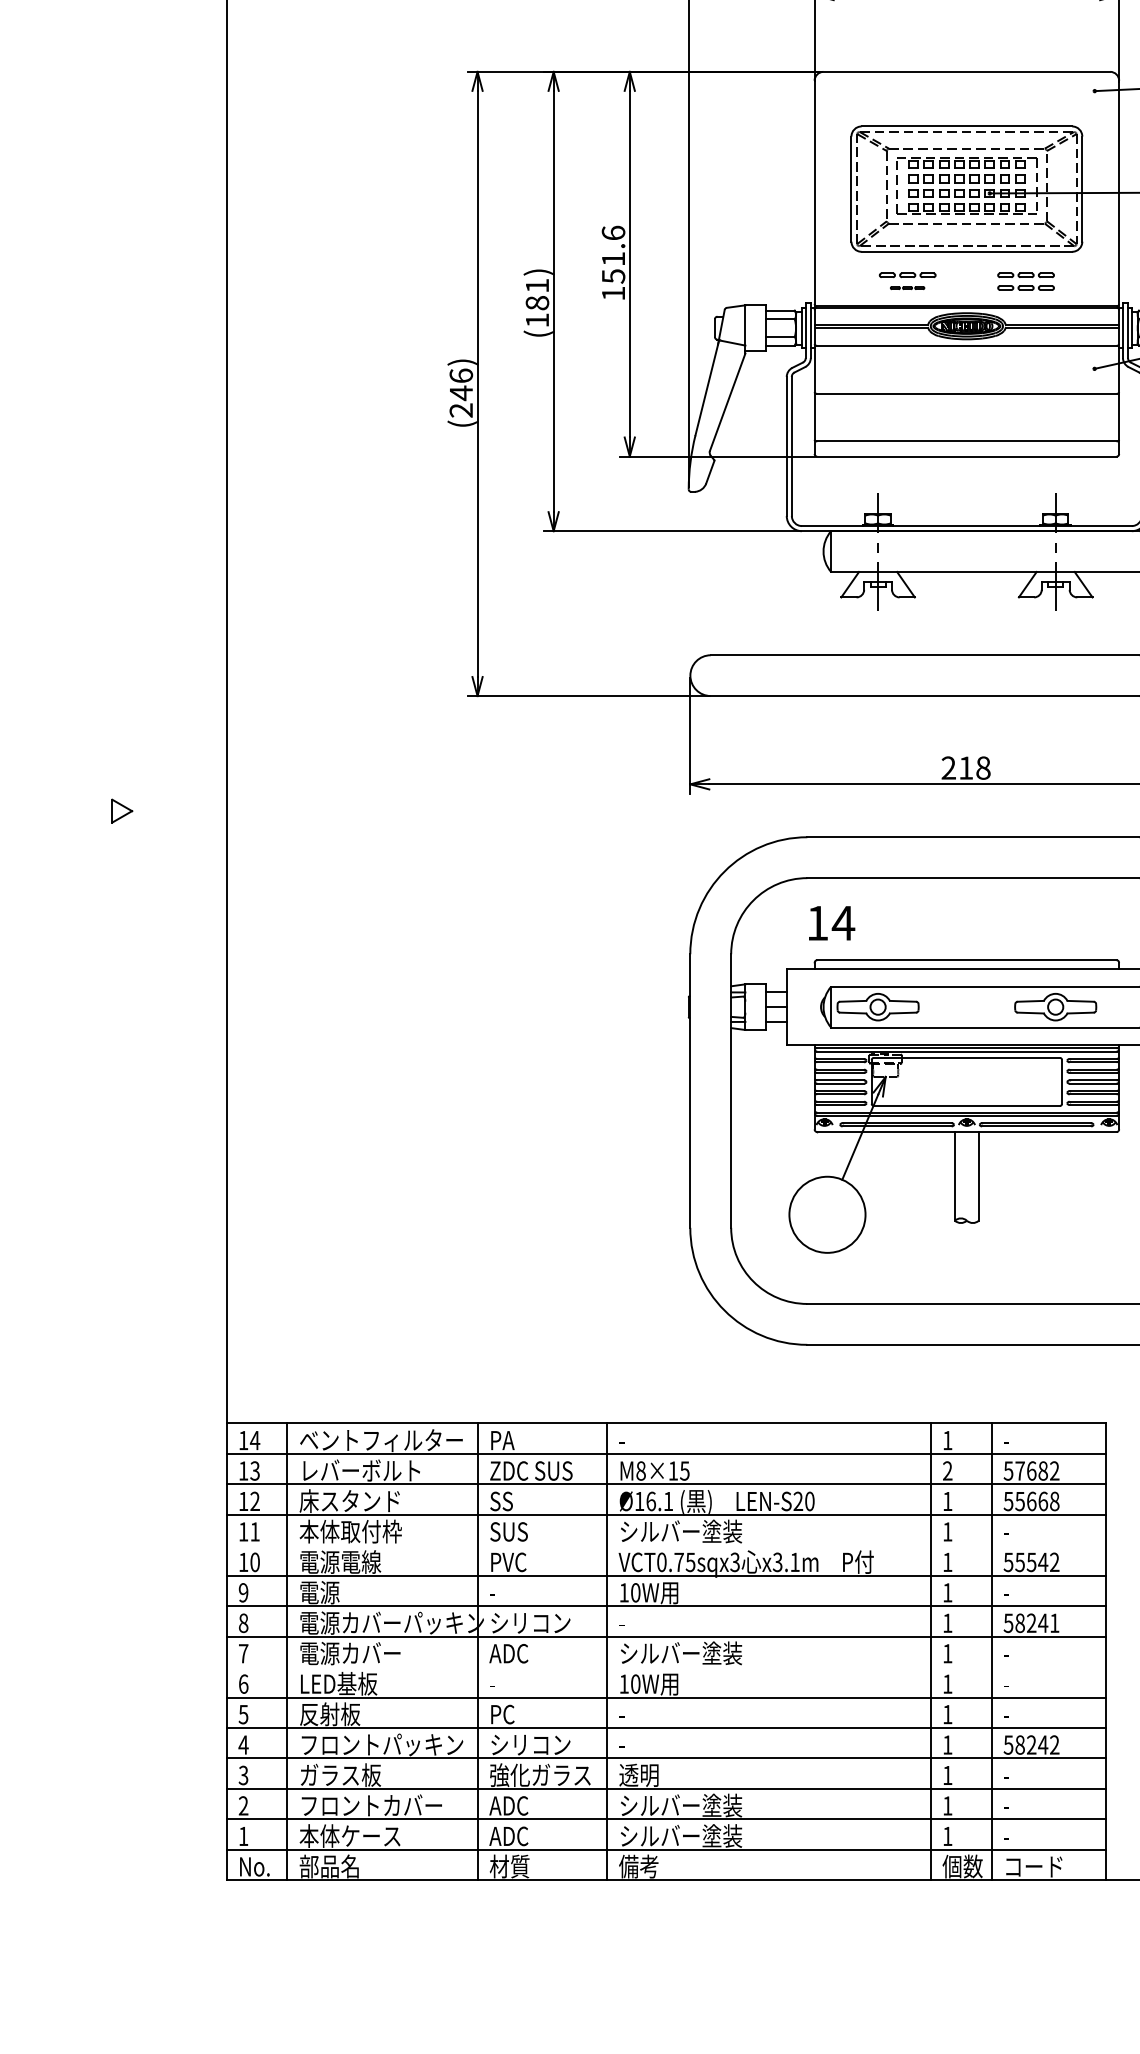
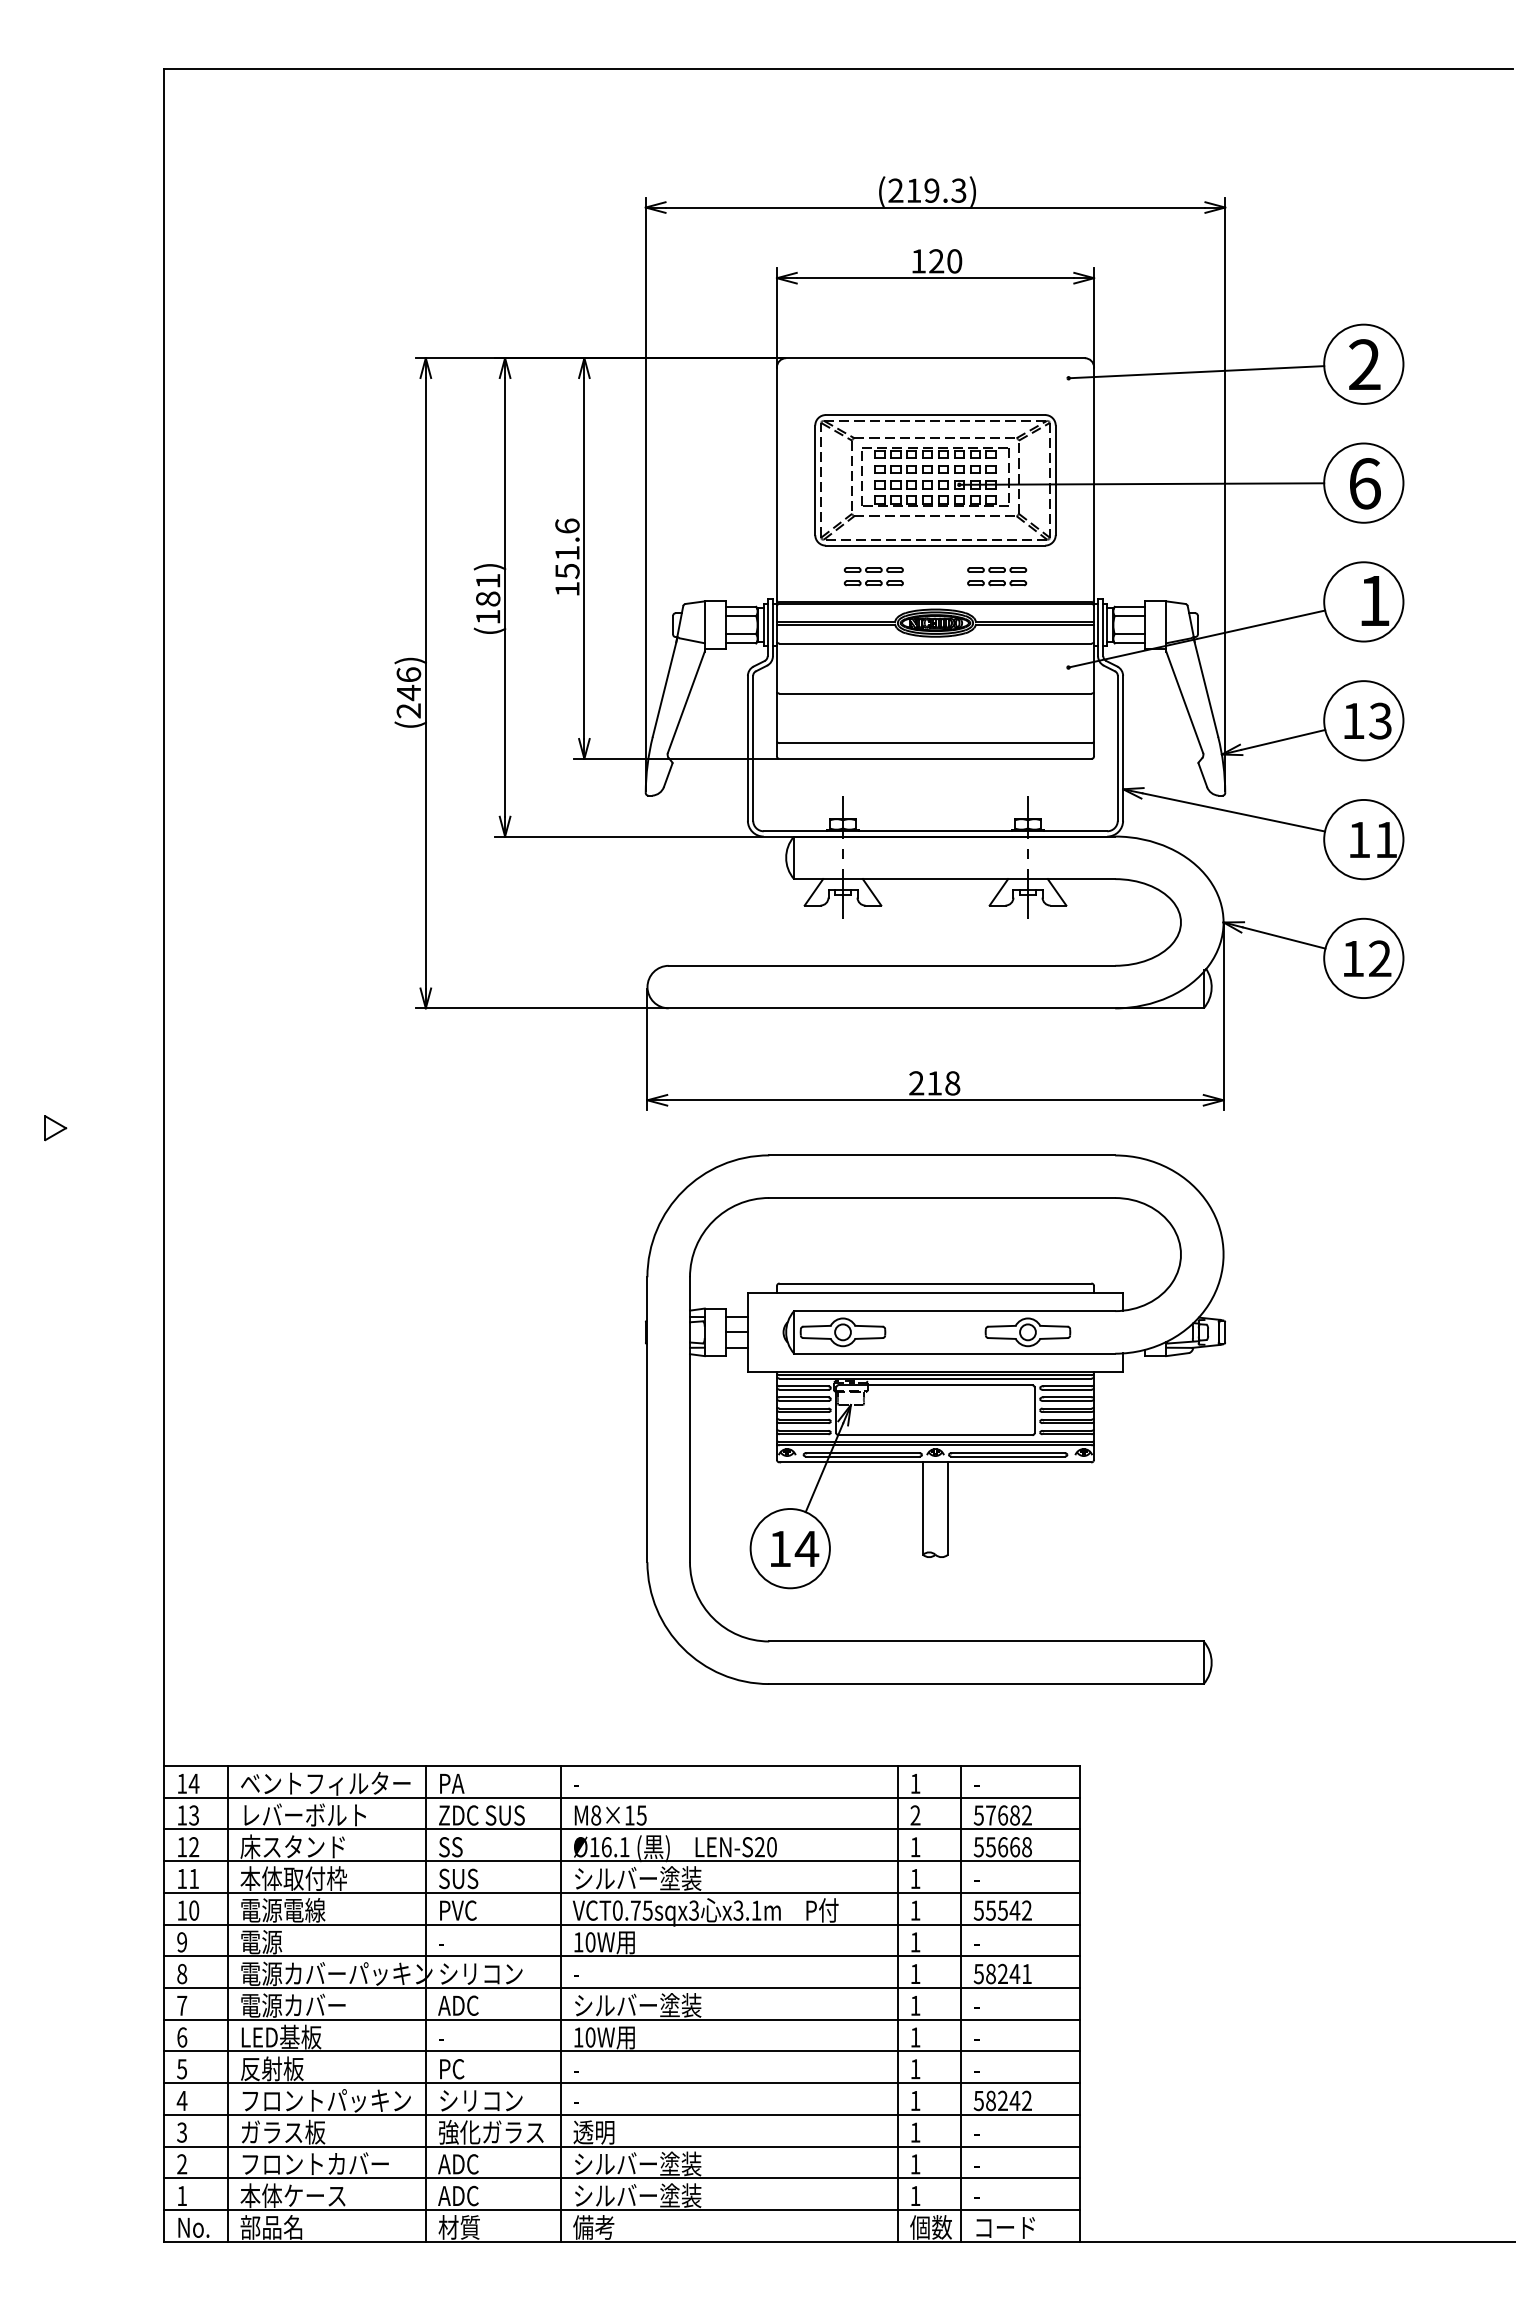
part: (907, 288) -> (873, 583), size x1.67
text: (832, 922) -> (795, 1548), moved
line: (666, 1544) -> (622, 1892), added
line: (666, 1666) -> (622, 2019), added

